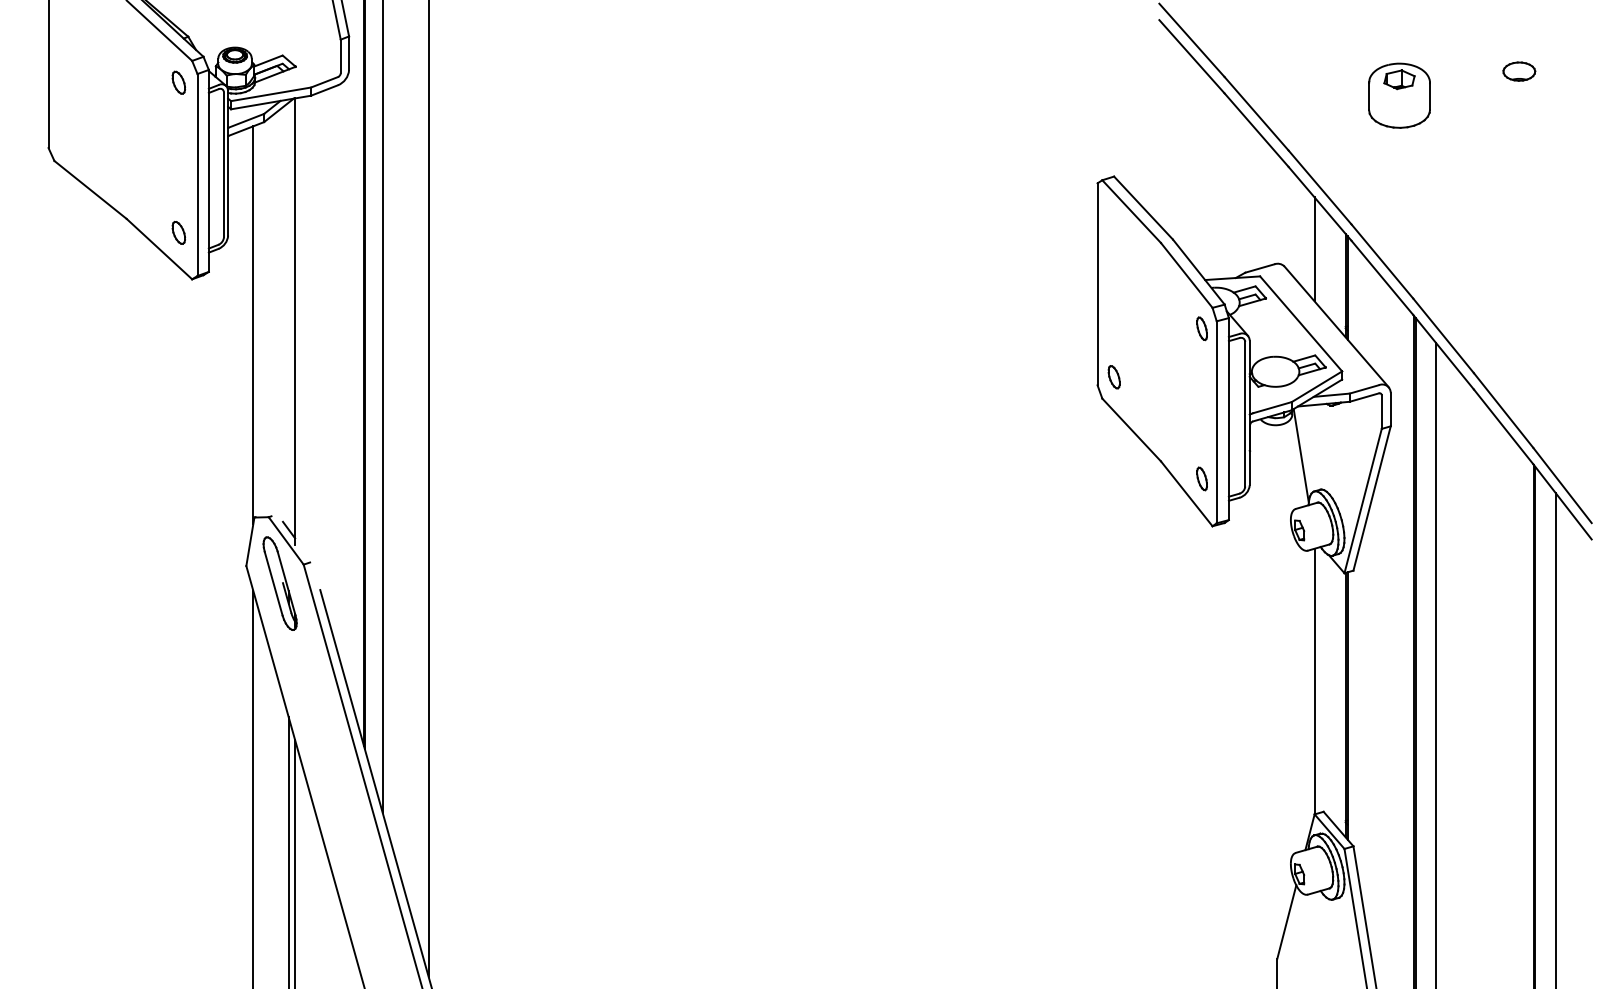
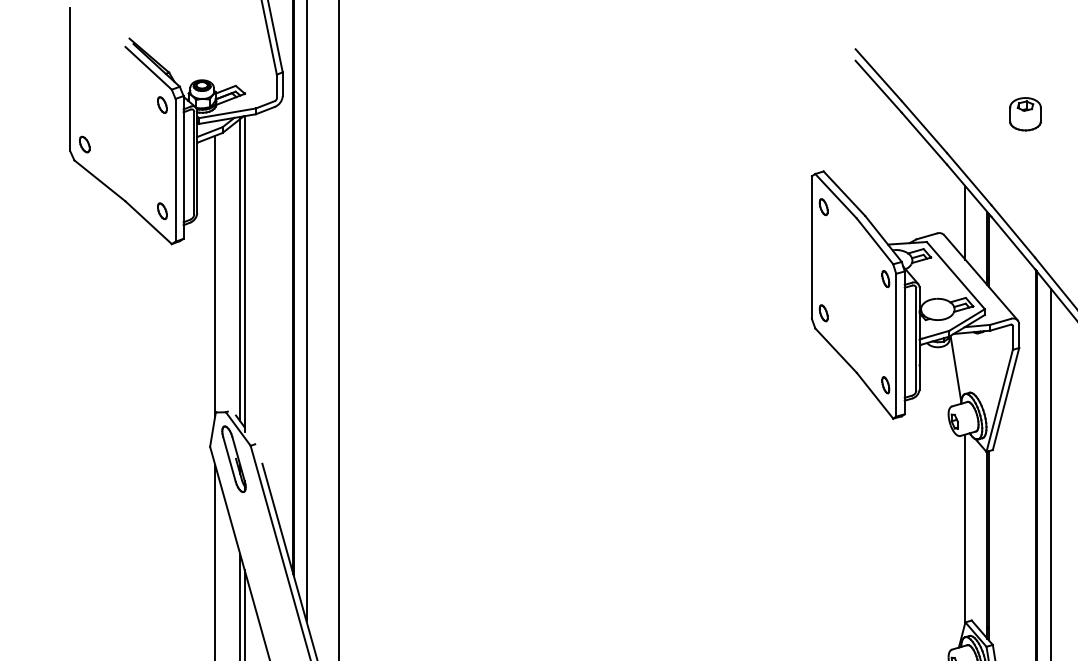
part: (1399, 95) -> (1025, 114), size x0.71
part: (68, 138) -> (84, 144), added
part: (1113, 227) -> (823, 207), added
line: (288, 315) -> (239, 269), added

